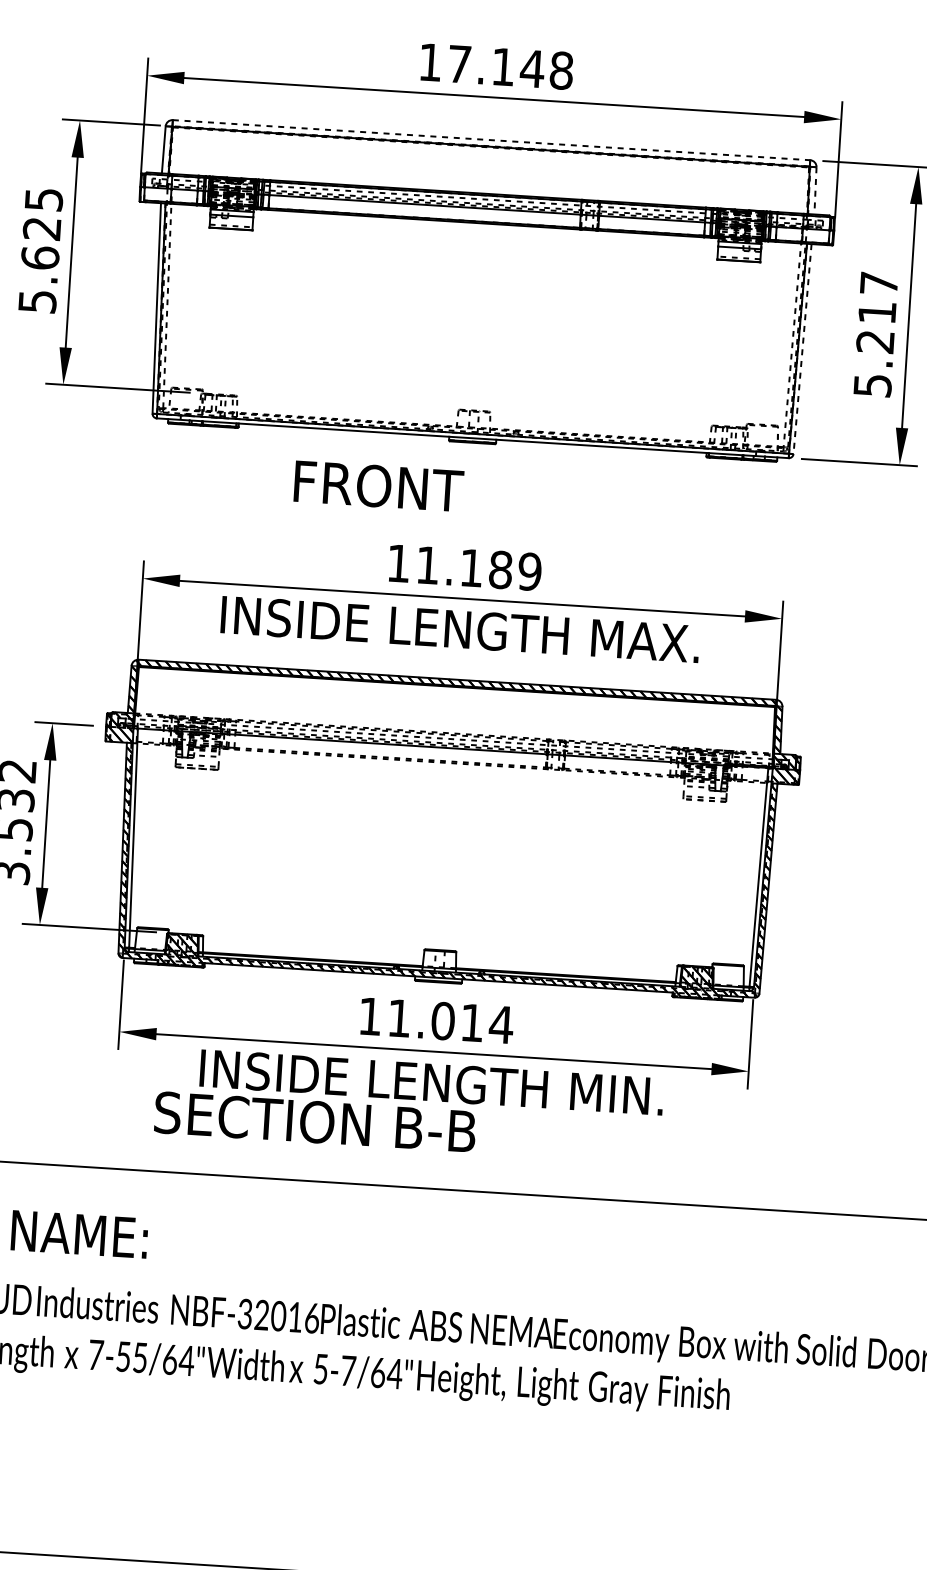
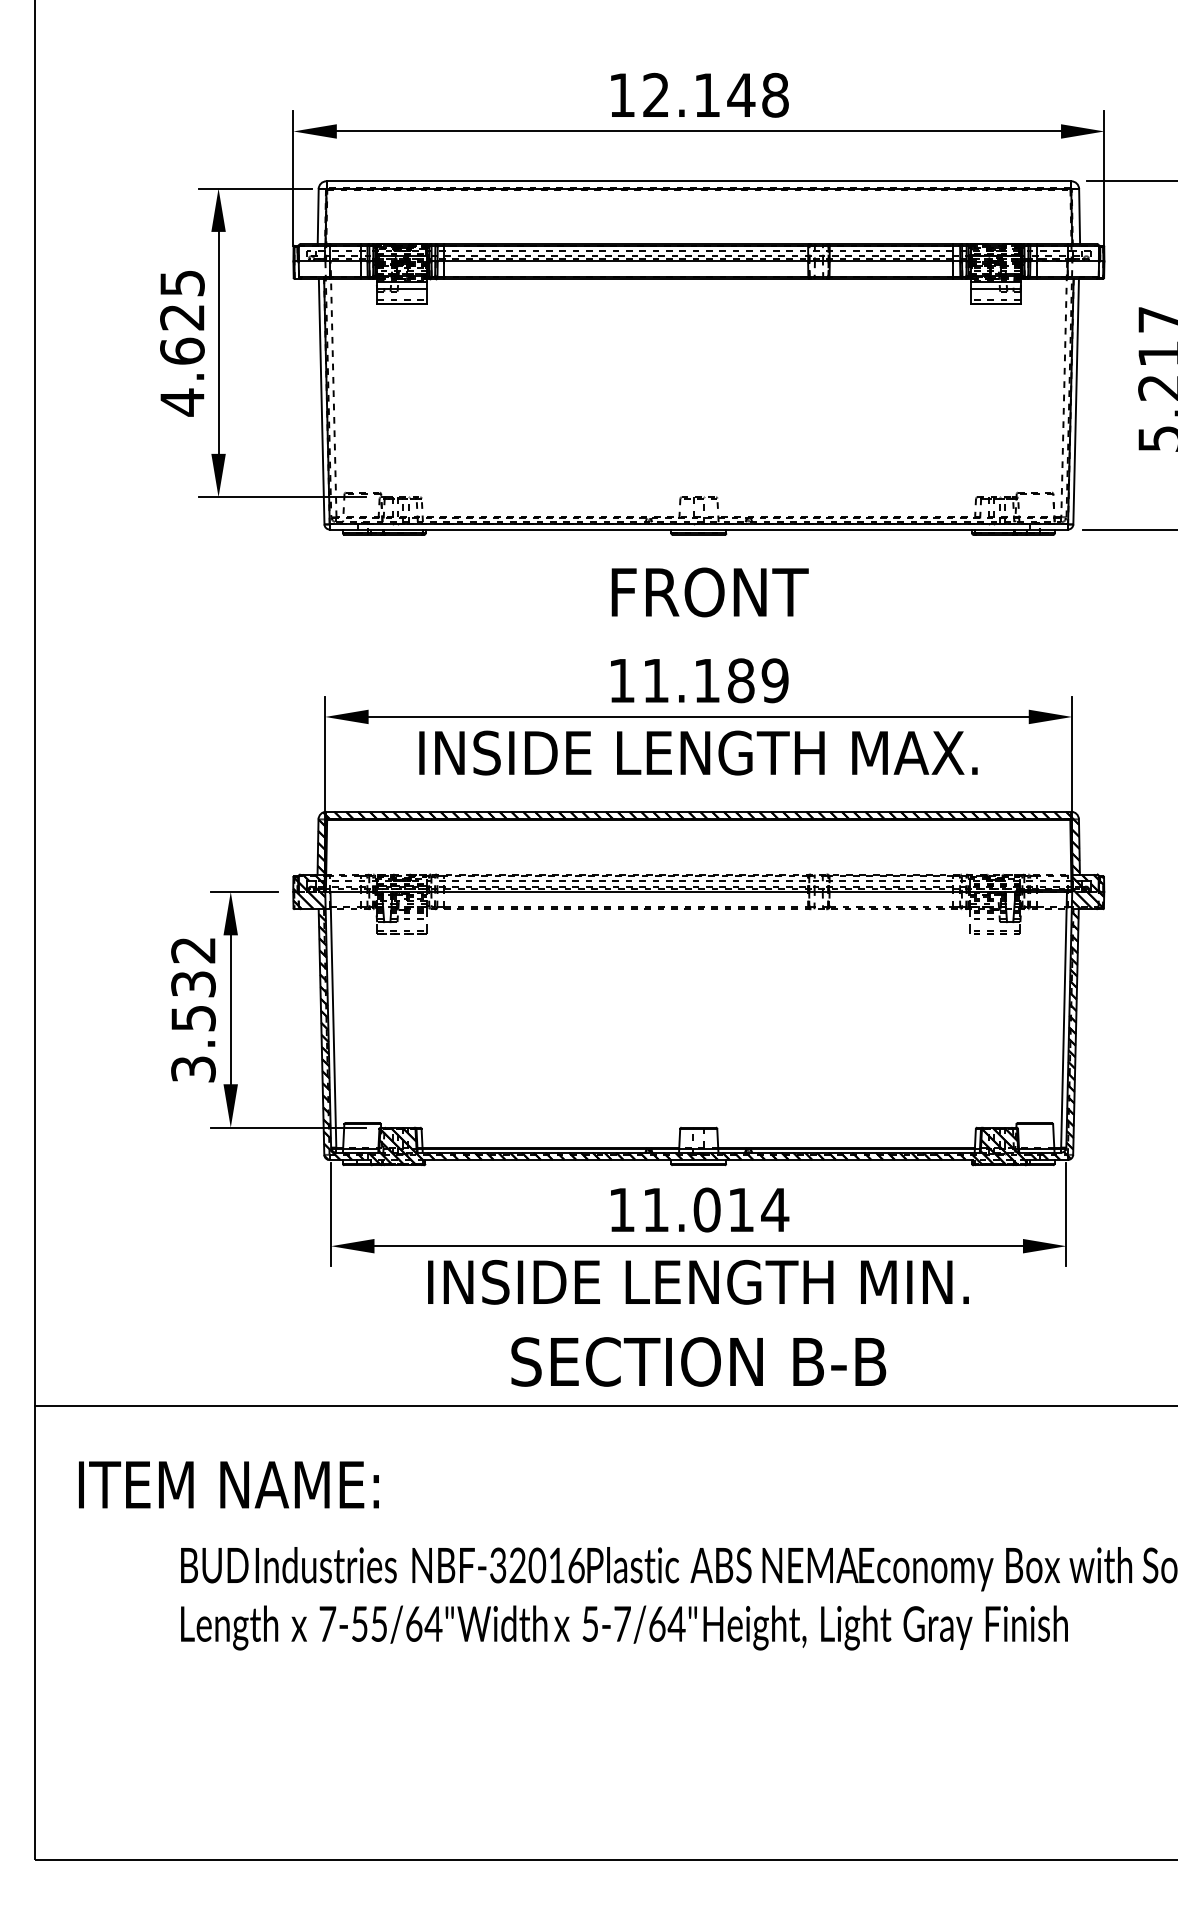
text: (459, 63) -> (655, 94), 17.148 -> 12.148
line: (492, 140) -> (699, 181), dashed -> solid
line: (815, 190) -> (1079, 216), dashed -> solid
text: (37, 301) -> (182, 402), 5.625 -> 4.625
line: (802, 348) -> (1076, 401), dashed -> solid
text: (378, 486) -> (709, 592), moved
text: (315, 1121) -> (698, 1361), moved

